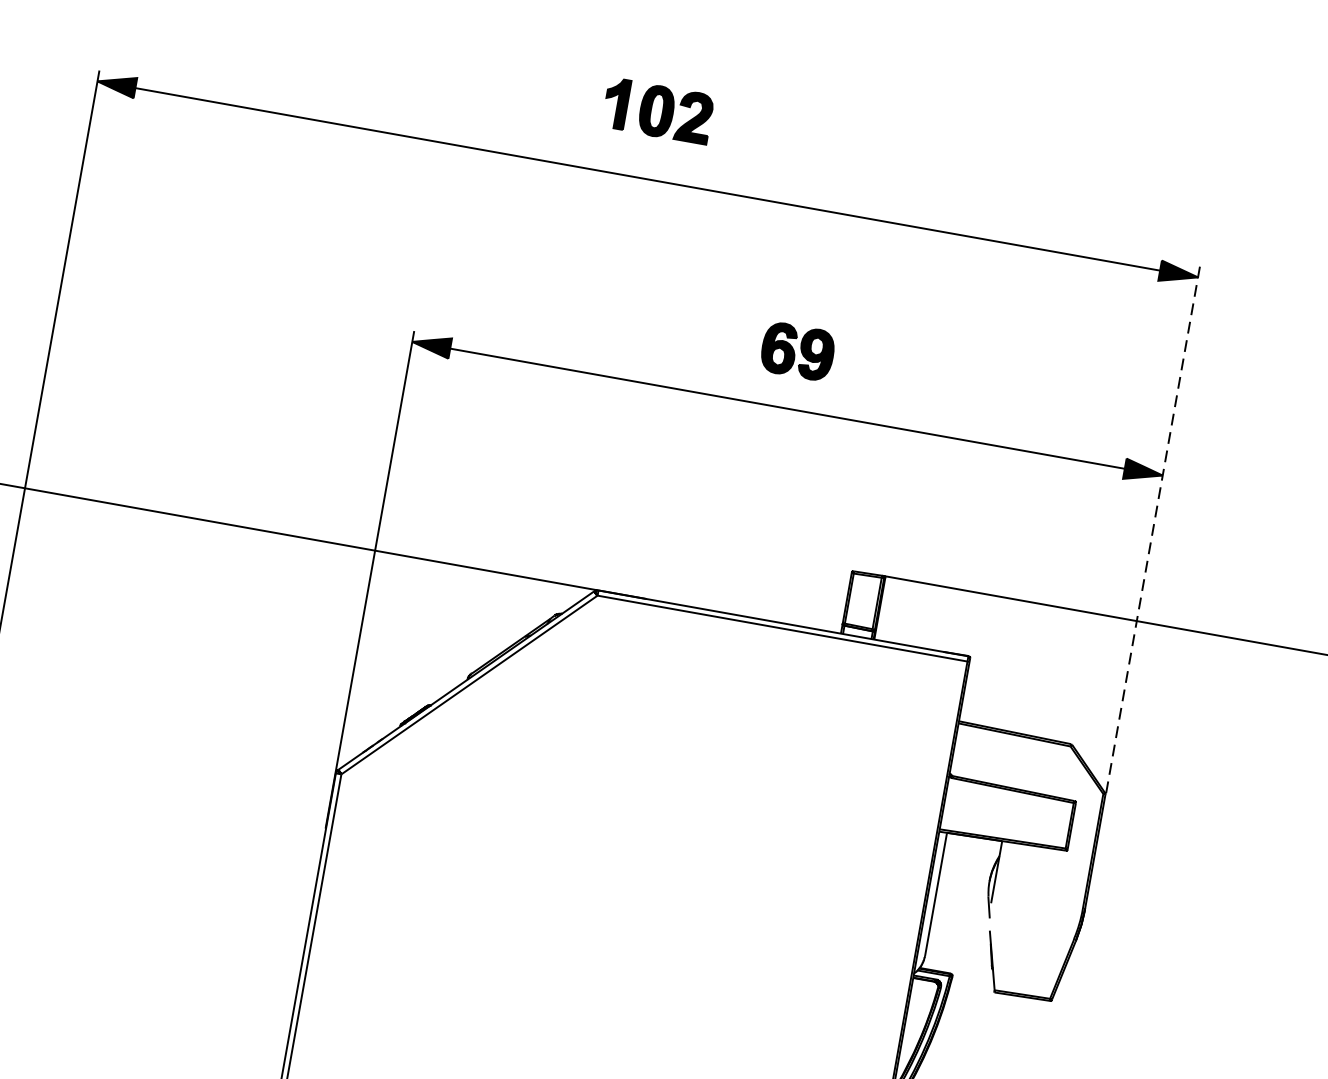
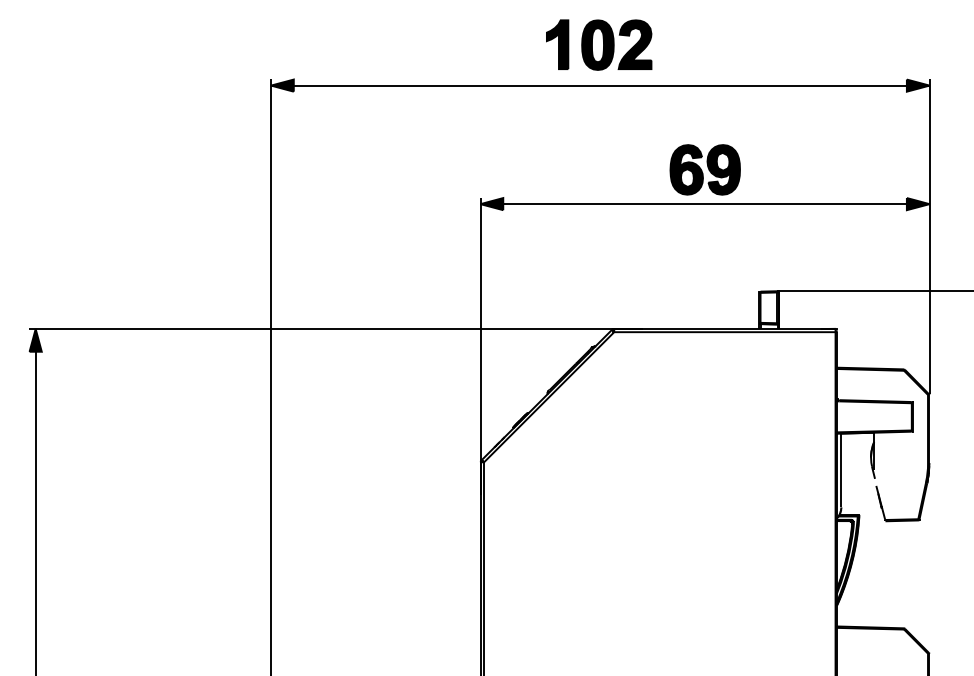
part: (658, 110) -> (599, 44), size x1.67
part: (796, 350) -> (704, 169), size x1.67
line: (1153, 529) -> (929, 236), dashed -> solid

